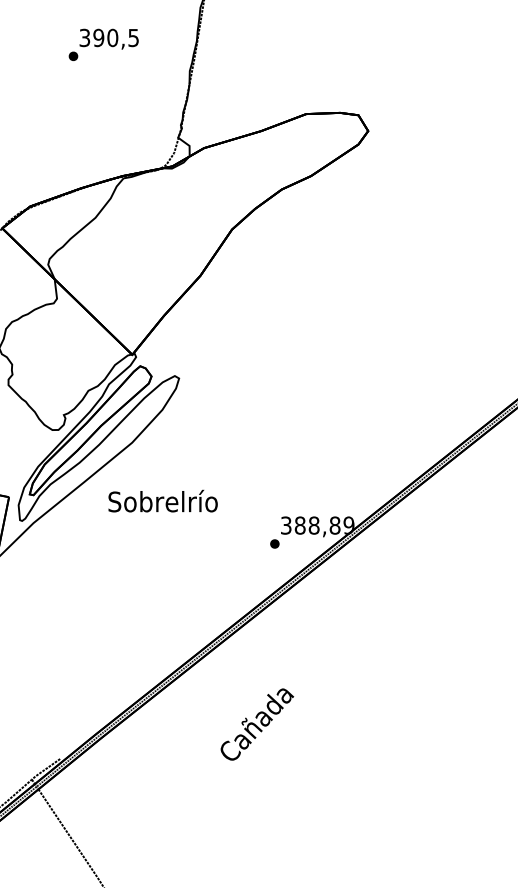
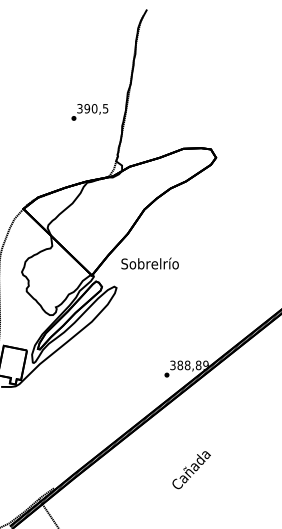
text: (103, 45) -> (89, 112), moved
text: (161, 501) -> (149, 263), moved
text: (256, 725) -> (191, 470), moved

